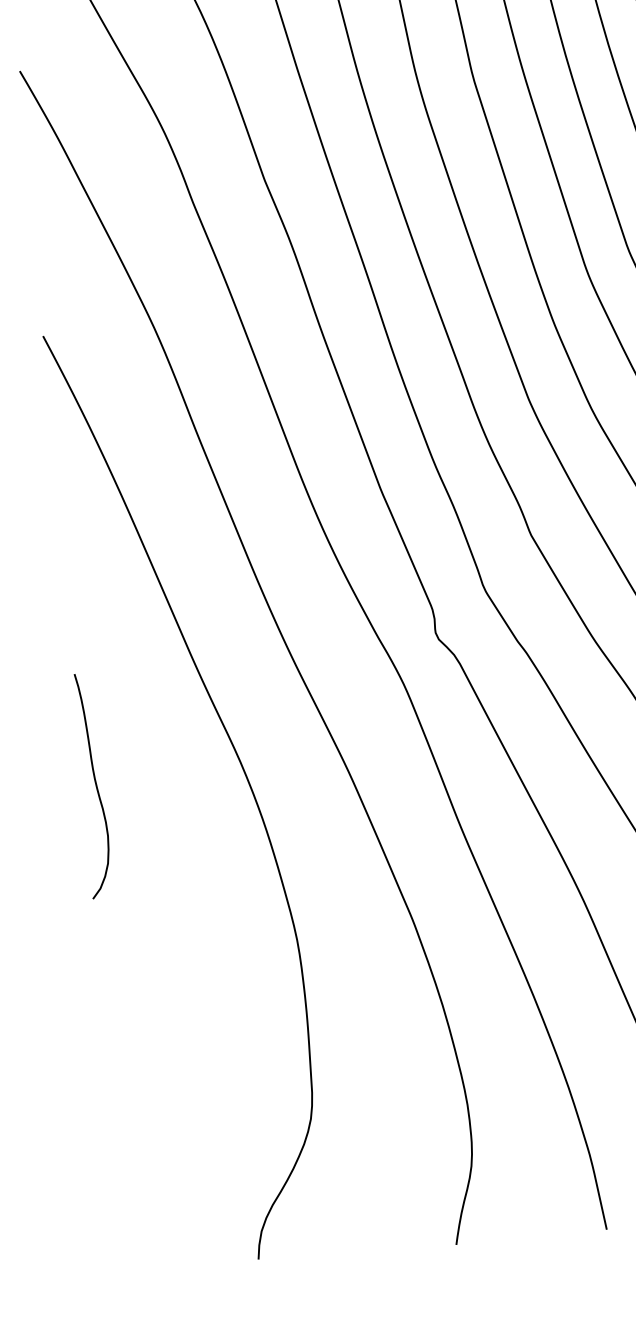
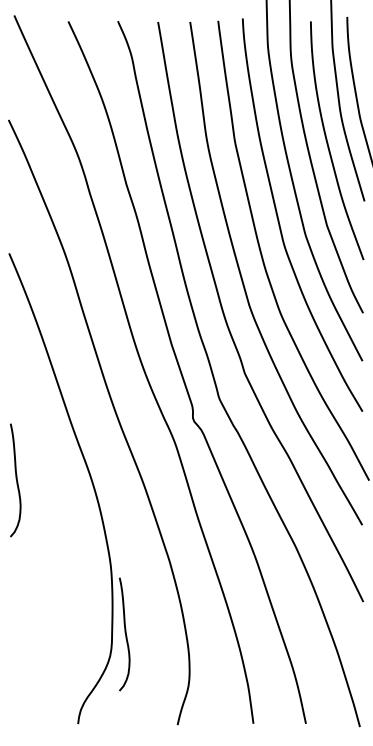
curve: (337, 1073) -> (125, 634), added

